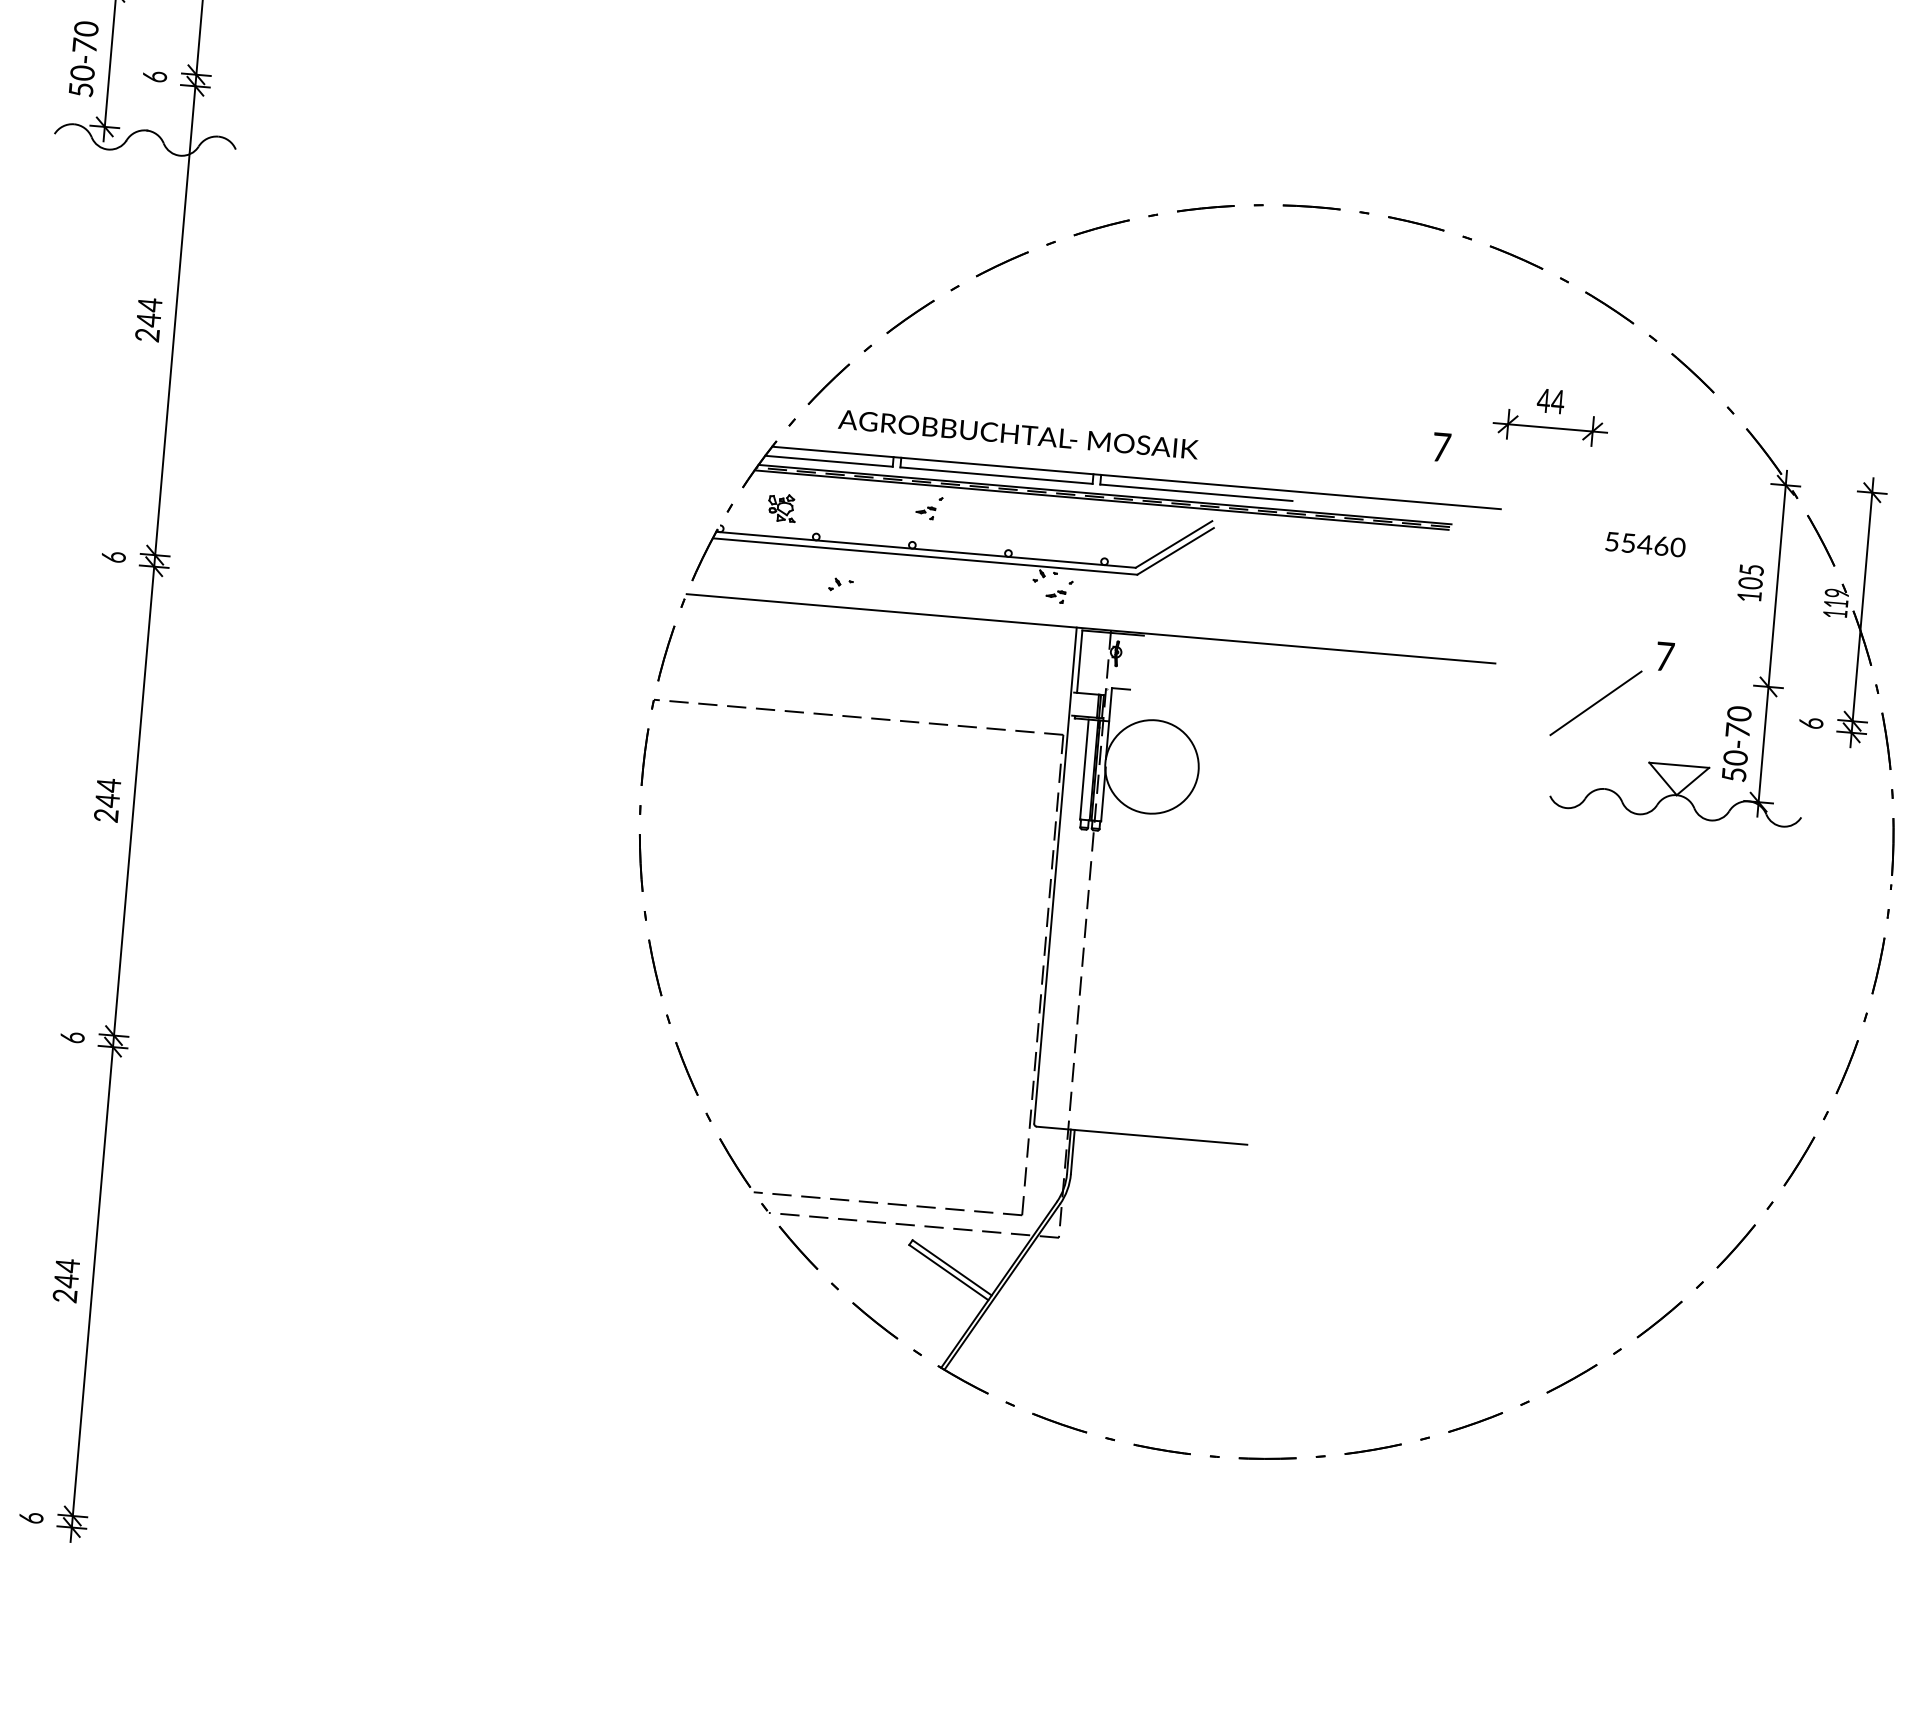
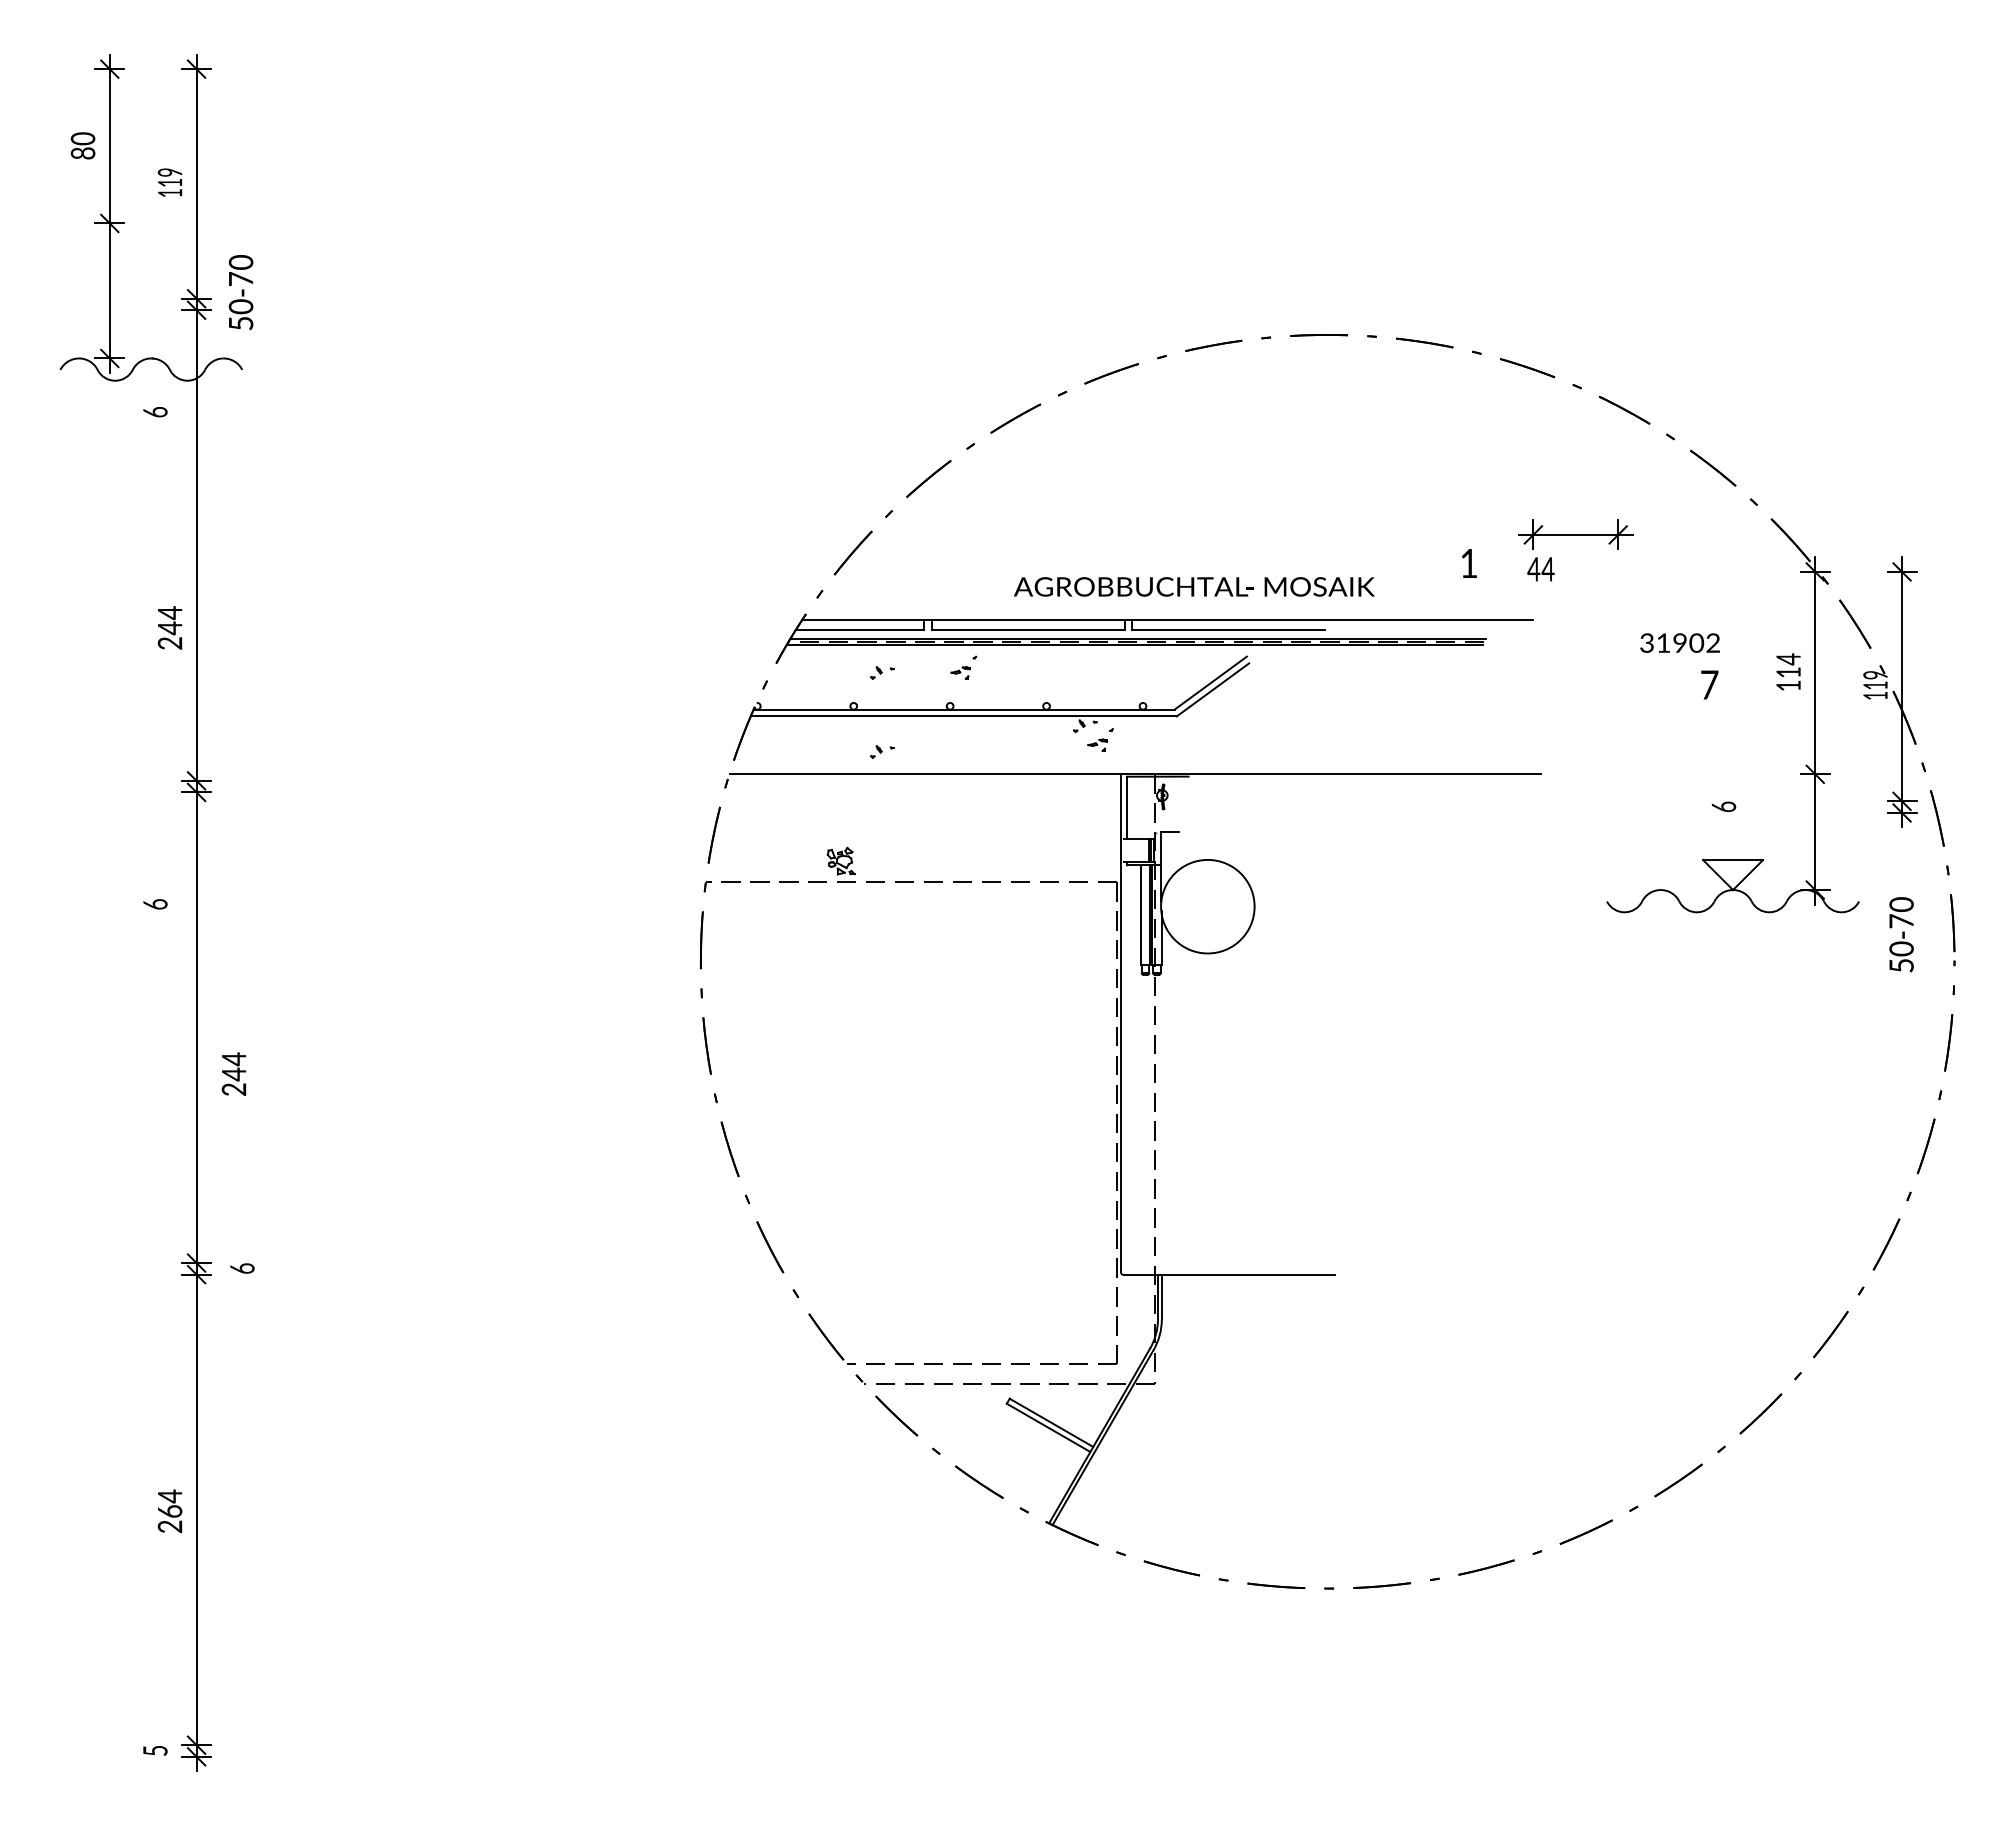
text: (83, 58) -> (240, 292), moved
text: (154, 77) -> (155, 412), moved
text: (148, 319) -> (169, 627), moved
text: (1550, 401) -> (1540, 569), moved
text: (1018, 434) -> (1194, 586), moved
text: (1441, 447) -> (1468, 563), 7 -> 1
part: (847, 505) -> (882, 672), added
part: (781, 507) -> (840, 860), moved
text: (1645, 544) -> (1680, 642), 55460 -> 31902
text: (113, 557) -> (155, 904), moved
text: (1751, 576) -> (1788, 665), 105 -> 114
text: (1664, 656) -> (1709, 684), moved
line: (1595, 702) -> (1644, 804), removed
text: (1811, 722) -> (1724, 806), moved
text: (1736, 743) -> (1901, 934), moved
text: (107, 799) -> (233, 1073), moved
text: (72, 1037) -> (242, 1268), moved
text: (66, 1280) -> (170, 1511), 244 -> 264
text: (31, 1517) -> (155, 1750), 6 -> 5

